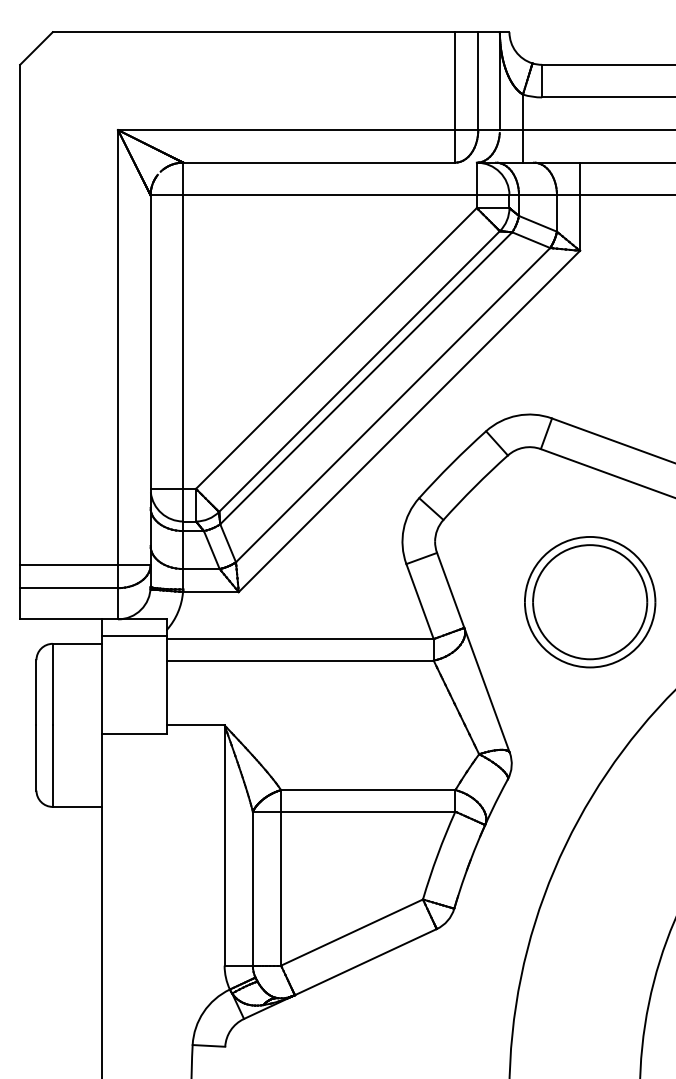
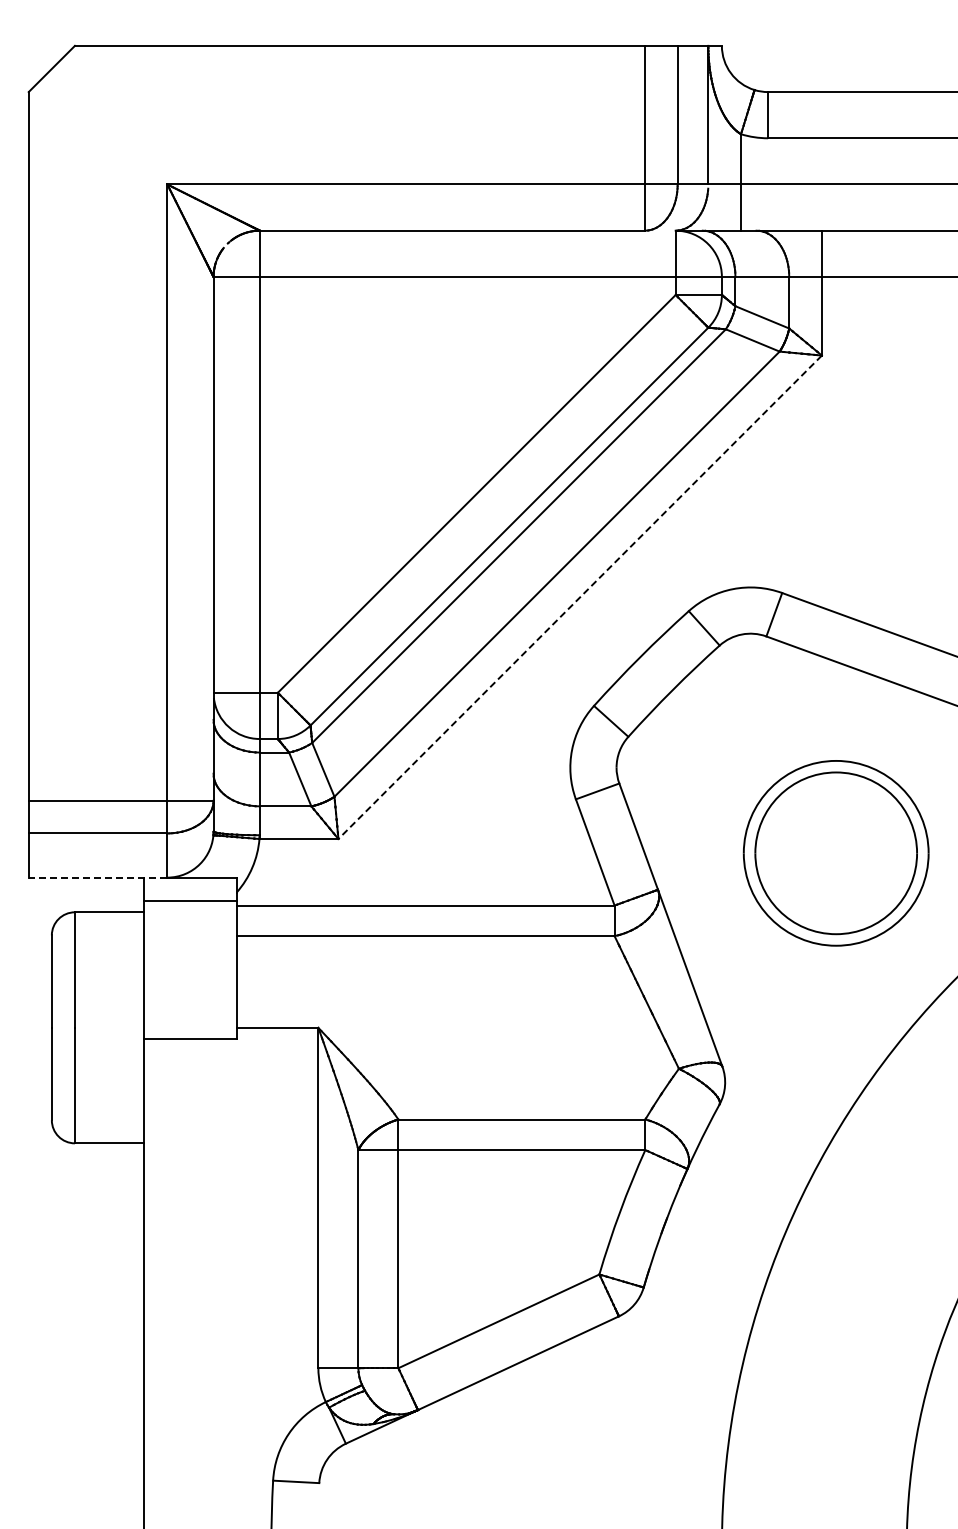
line: (409, 421) -> (580, 597), solid -> dashed
line: (68, 619) -> (97, 877), solid -> dashed

